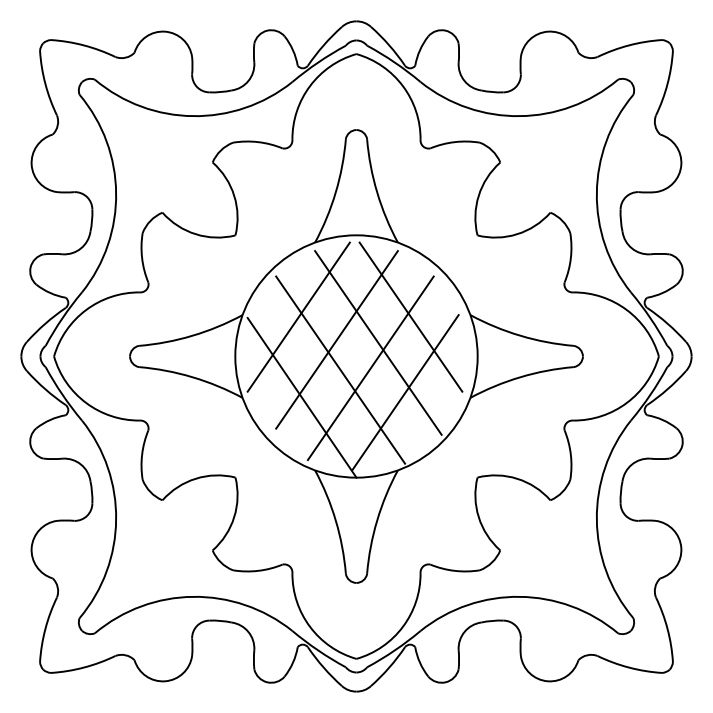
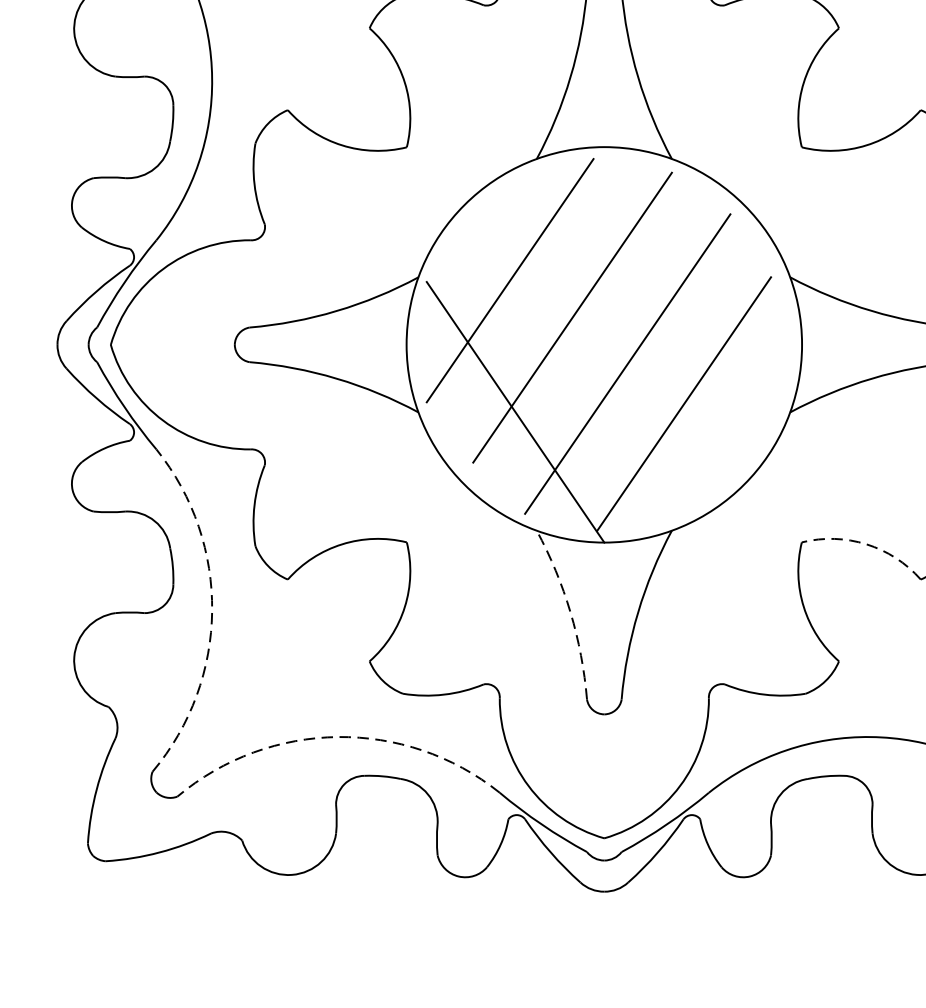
line: (410, 316) -> (692, 279), removed
line: (378, 342) -> (640, 322), removed
line: (340, 369) -> (578, 366), removed
arc: (517, 478) -> (867, 543), solid -> dashed
arc: (116, 519) -> (212, 610), solid -> dashed
arc: (335, 520) -> (570, 612), solid -> dashed
arc: (193, 596) -> (338, 736), solid -> dashed

